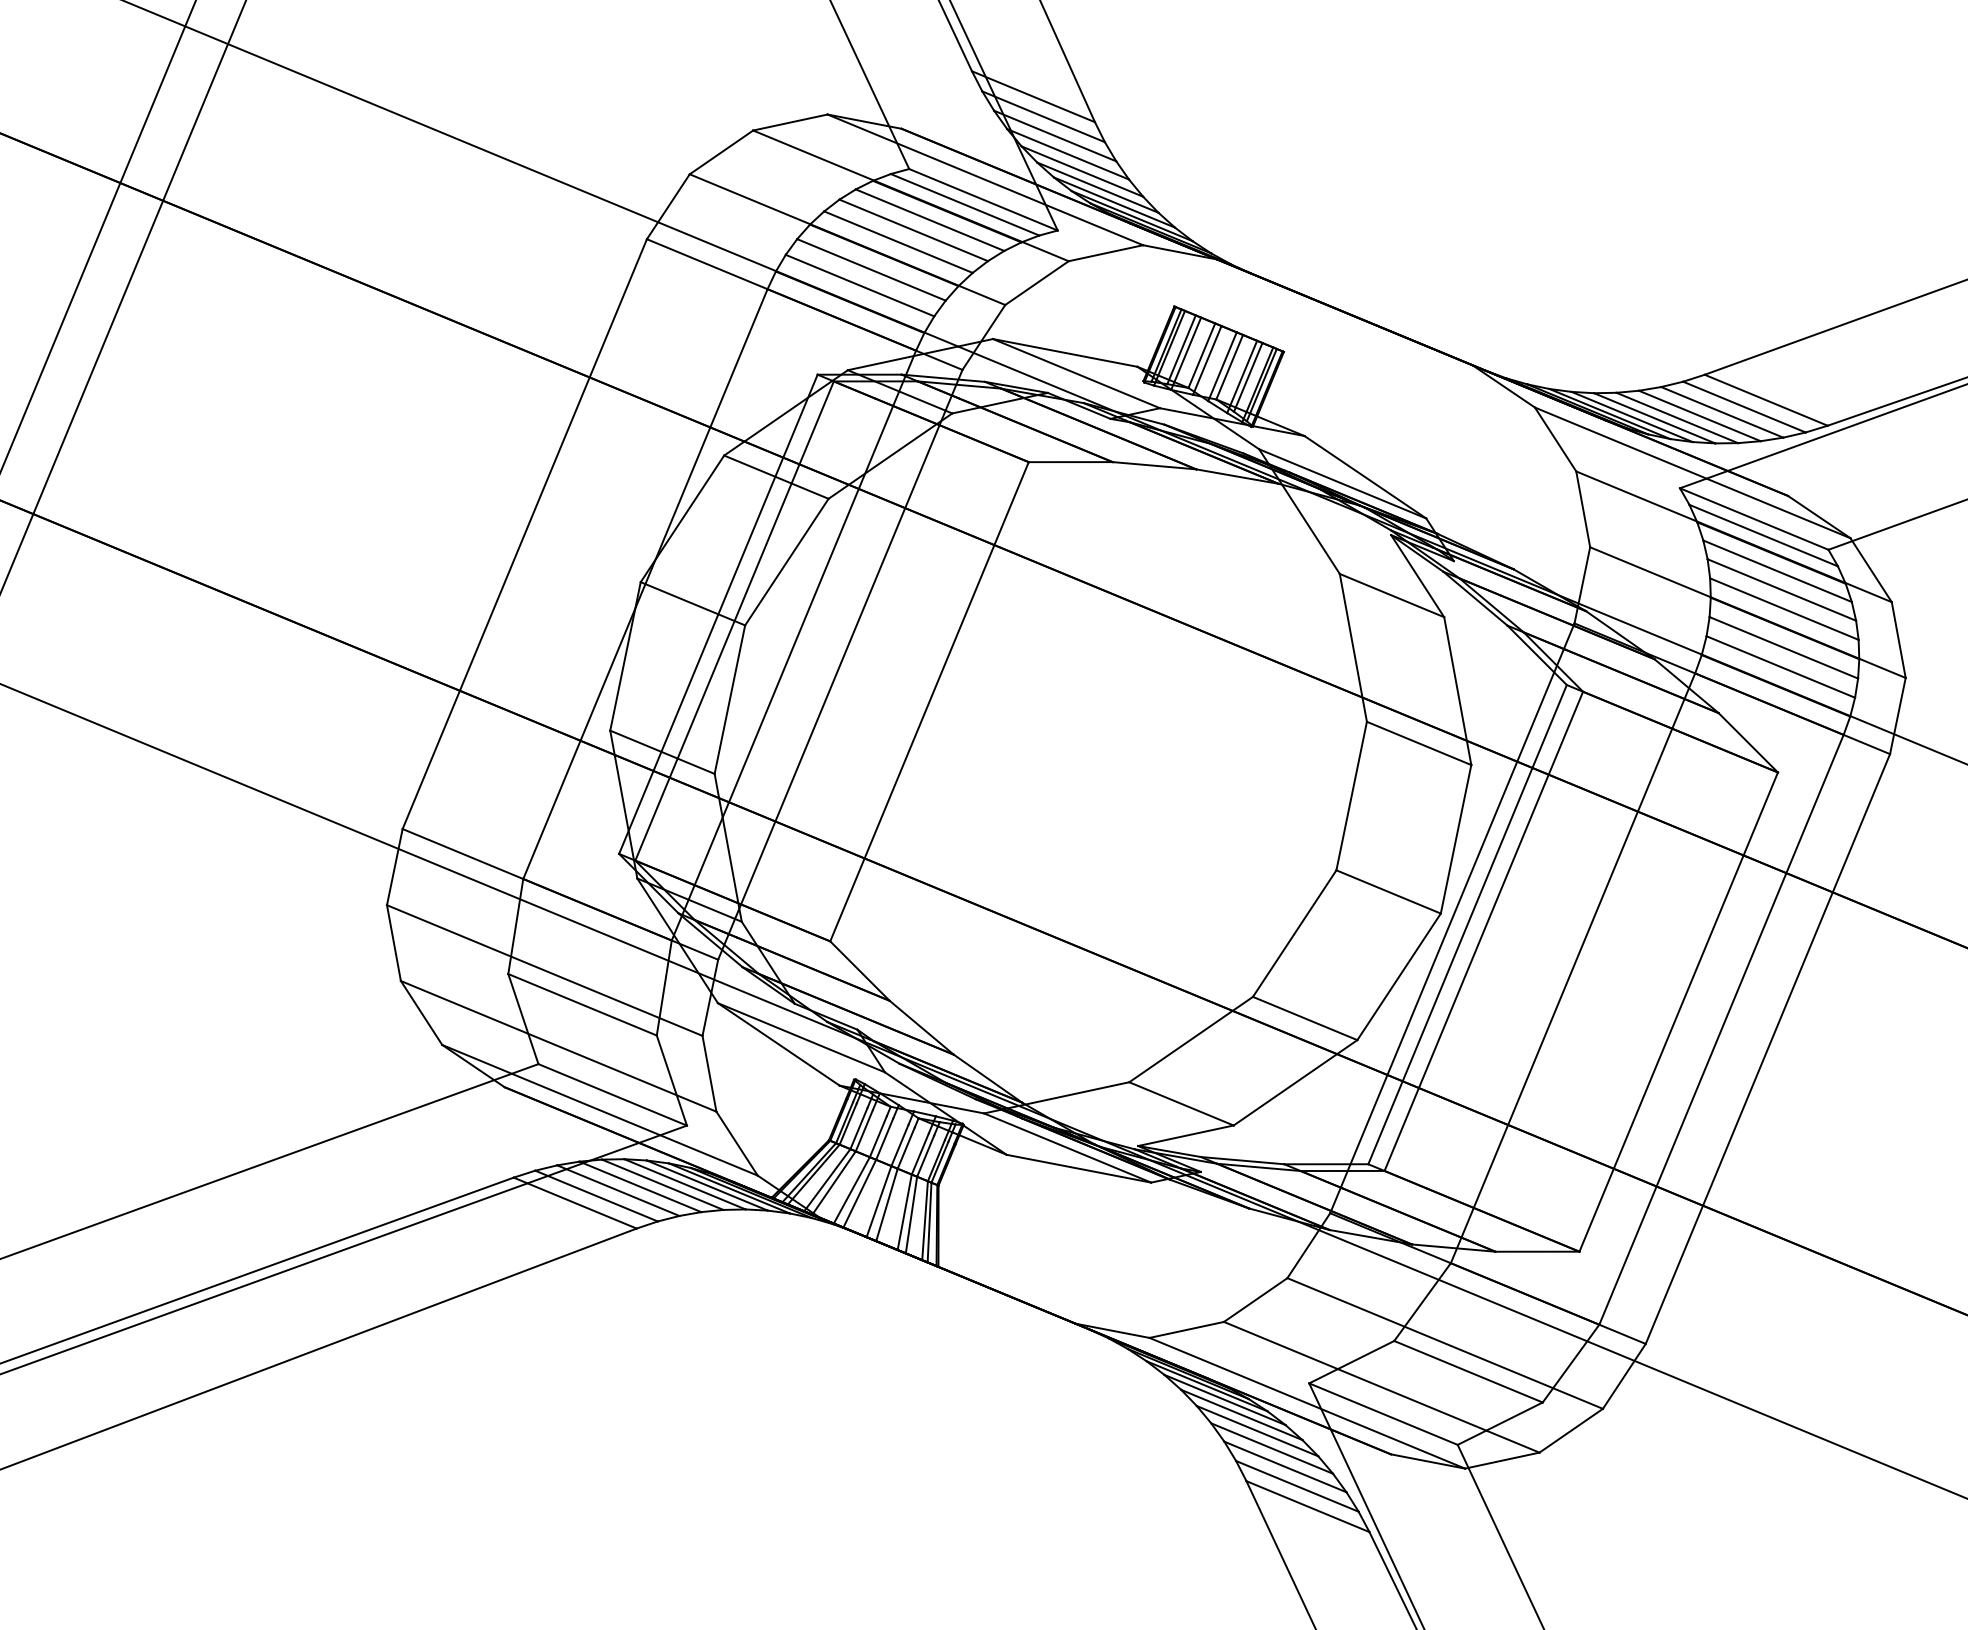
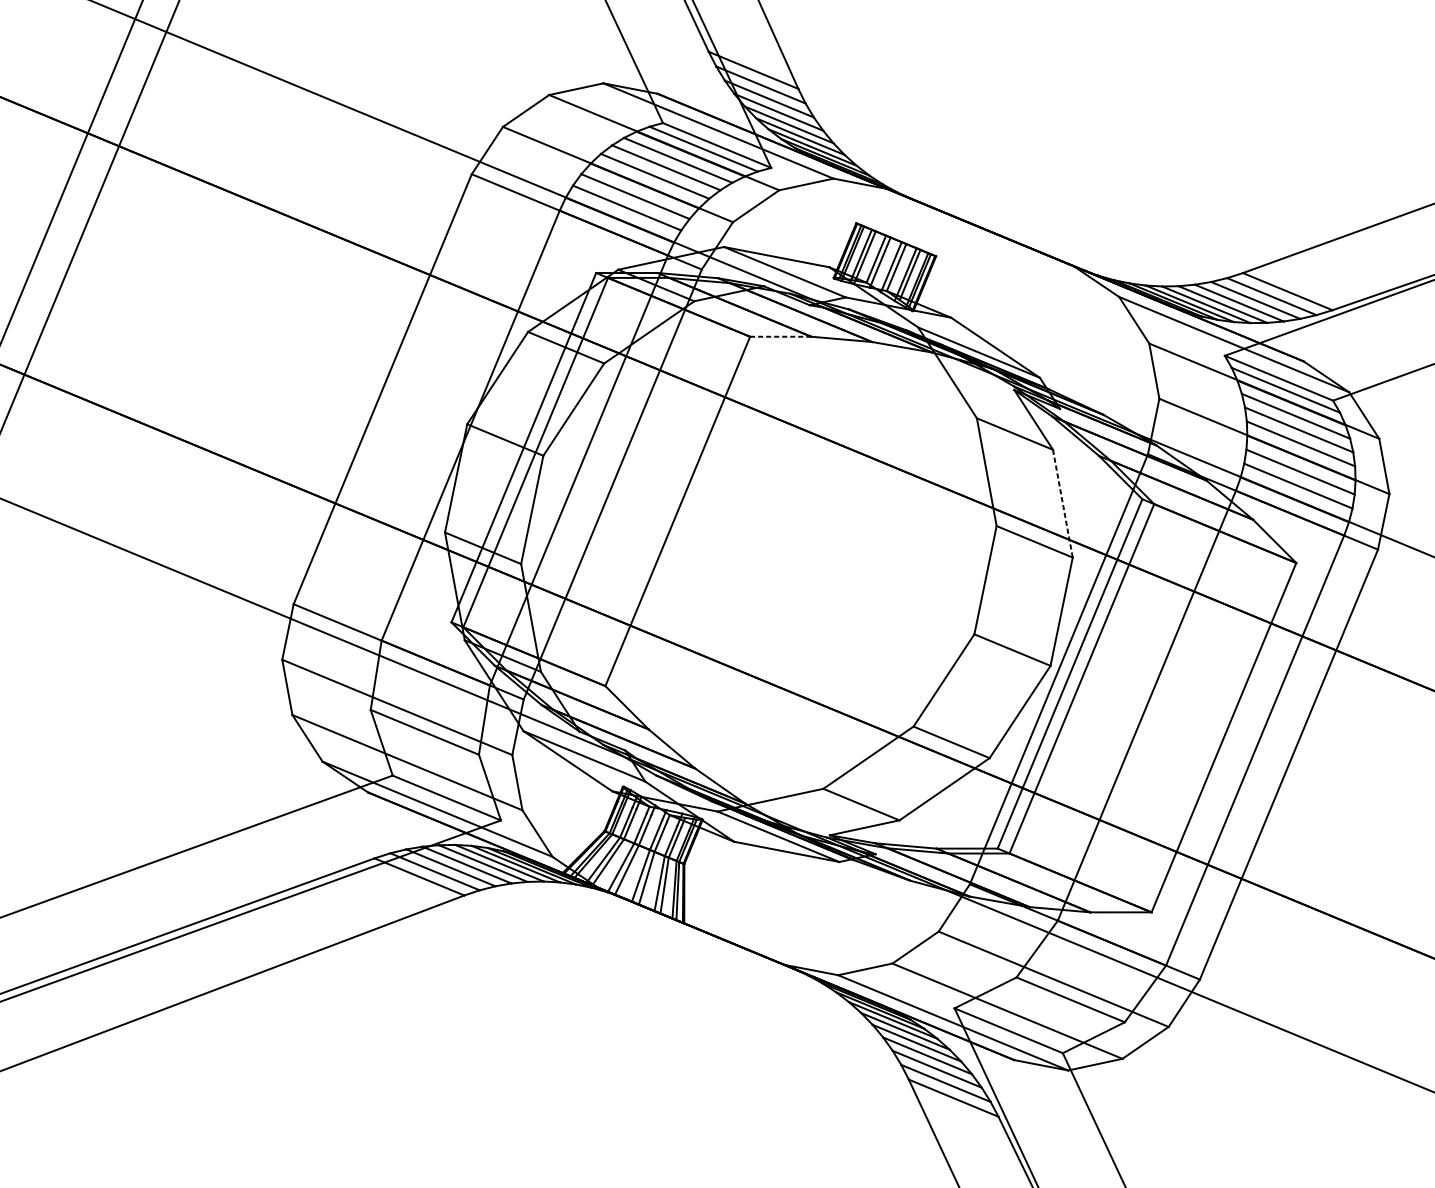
line: (1070, 462) -> (780, 337), solid -> dashed
line: (1457, 691) -> (1062, 503), solid -> dashed

